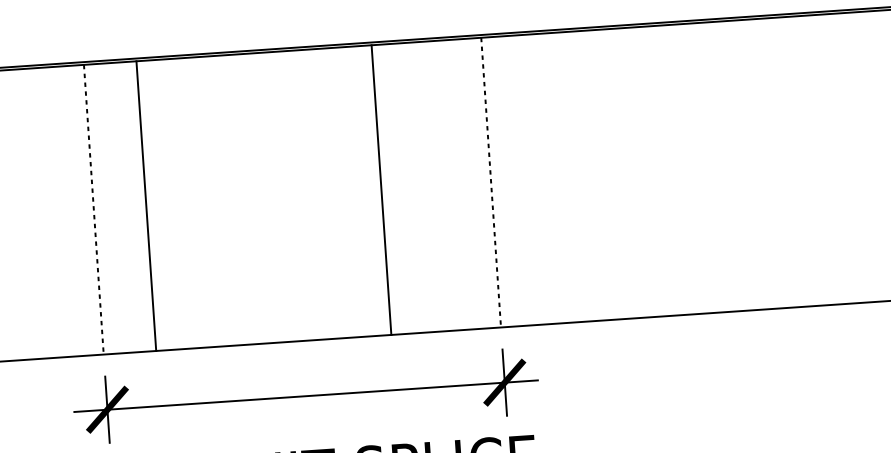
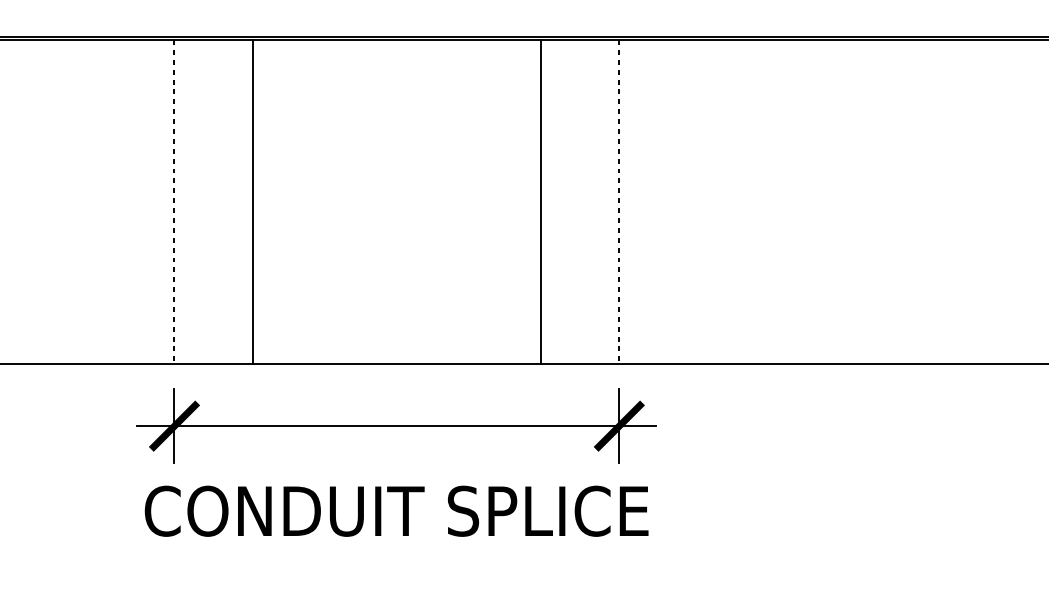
line: (381, 190) -> (540, 202), moved
line: (146, 206) -> (253, 202), moved

